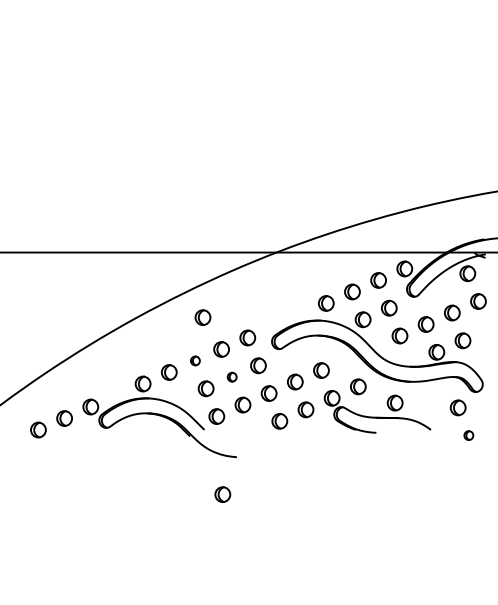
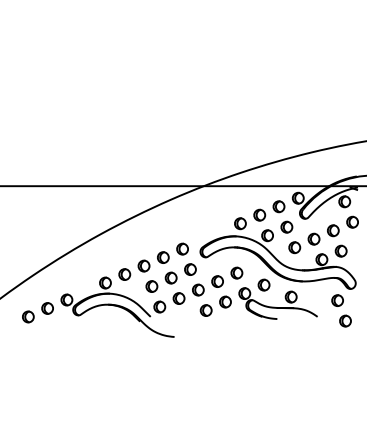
part: (202, 316) -> (149, 233), removed
part: (194, 360) -> (143, 265), size x1.67
part: (231, 376) -> (170, 277), size x1.67
part: (468, 434) -> (345, 320), size x1.67
part: (221, 494) -> (163, 364), removed

